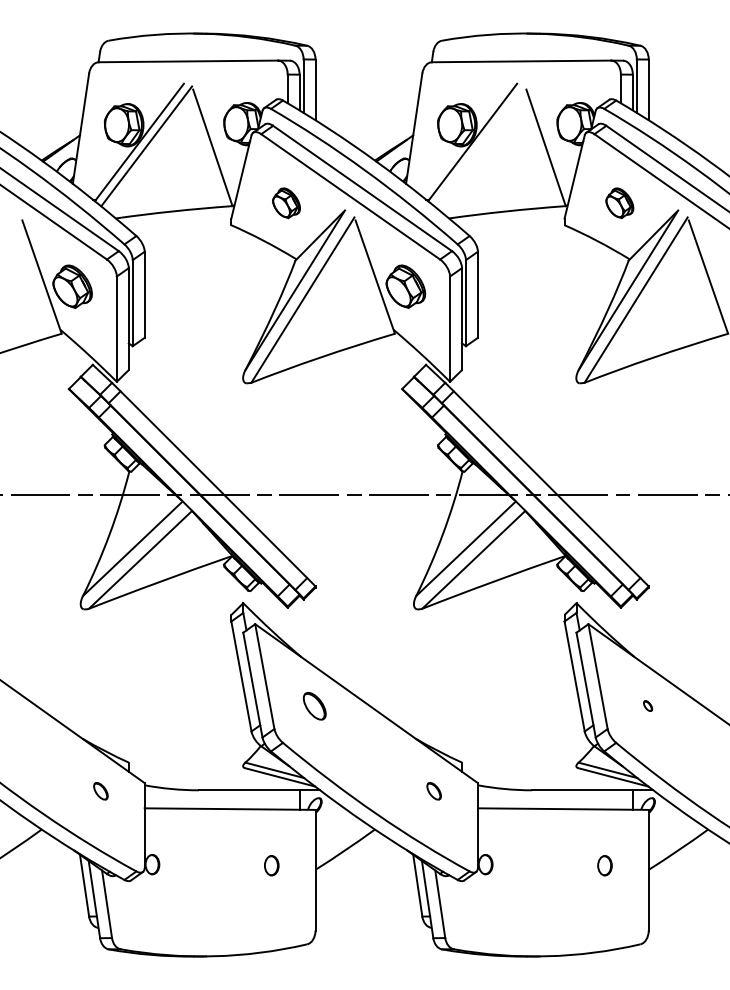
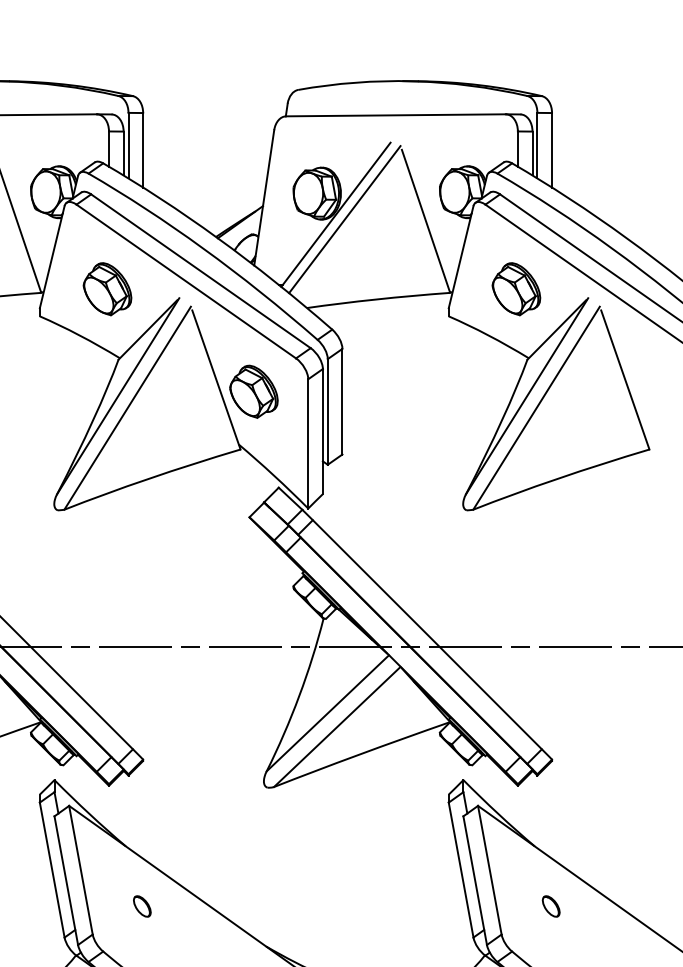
line: (479, 146) -> (344, 219), added
part: (286, 203) -> (107, 289), size x1.43
part: (619, 203) -> (516, 289), size x1.43
part: (314, 705) -> (141, 905), size x0.62
part: (647, 705) -> (550, 905), size x1.67

